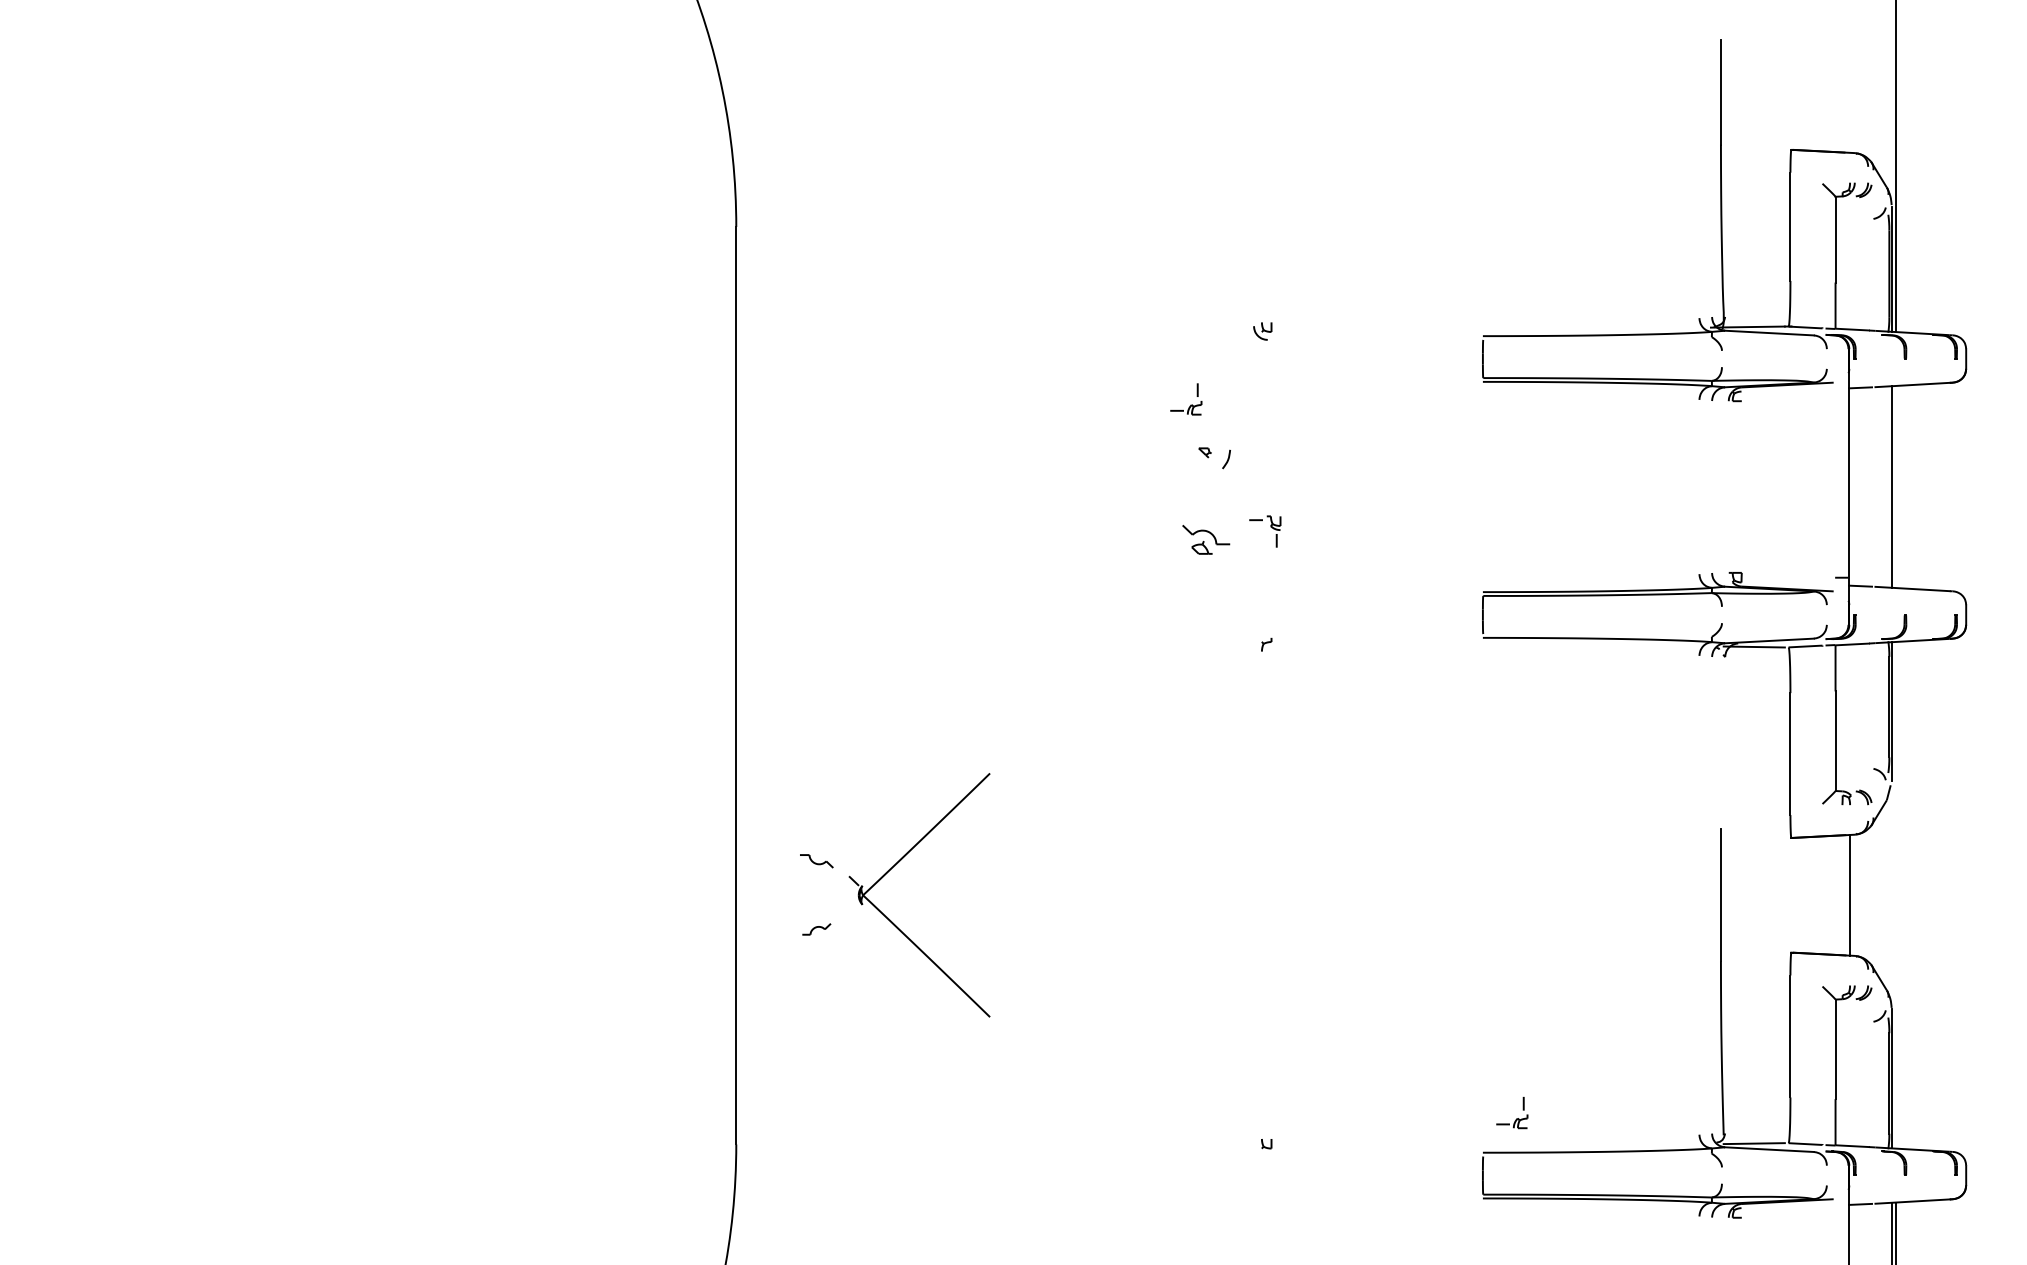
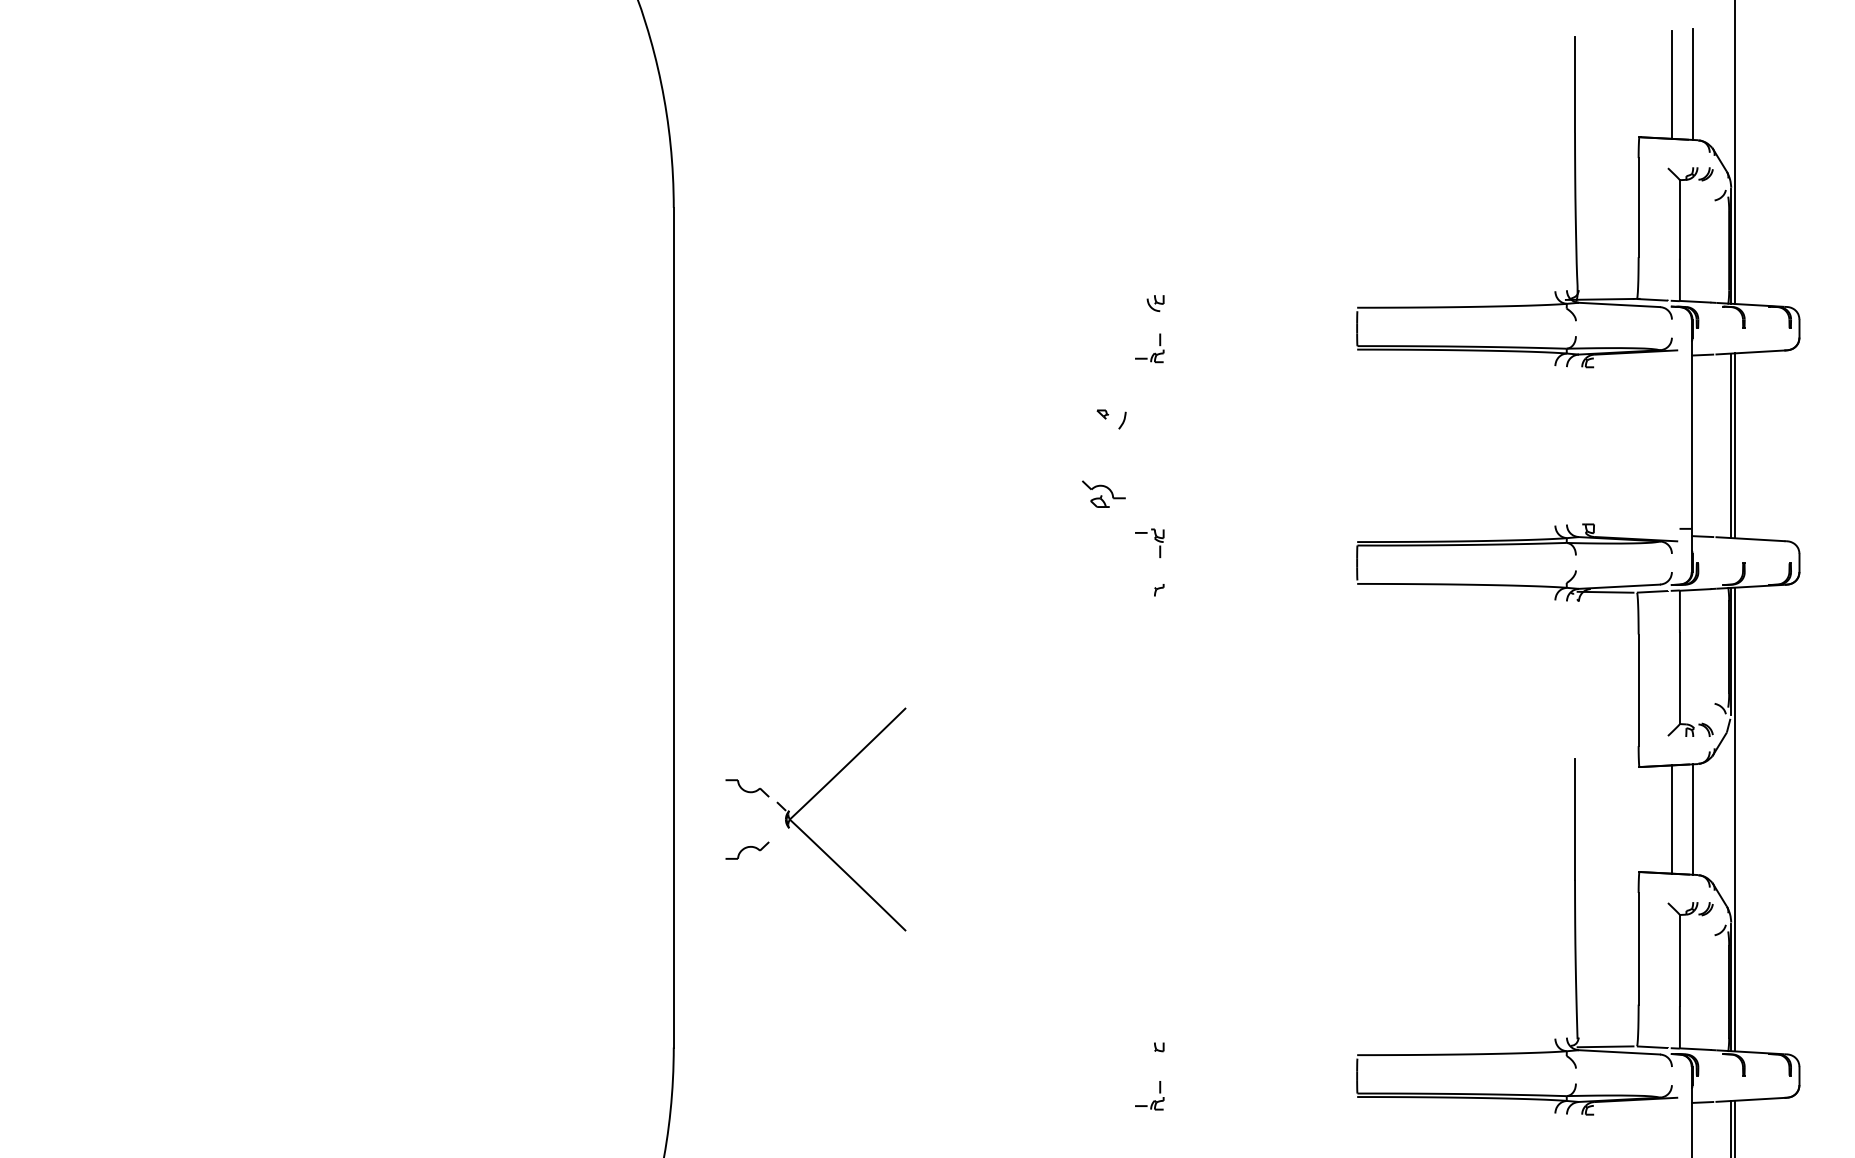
line: (1826, 92) -> (1671, 84), added
line: (1849, 92) -> (1692, 84), added
part: (1190, 404) -> (1153, 352), moved
line: (1895, 486) -> (1734, 445), added
part: (1270, 527) -> (1154, 539), moved
part: (816, 861) -> (747, 788), size x1.43
line: (1826, 895) -> (1671, 819), added
line: (1895, 895) -> (1734, 819), added
part: (816, 929) -> (747, 850), size x1.67
part: (1516, 1118) -> (1153, 1100), moved

